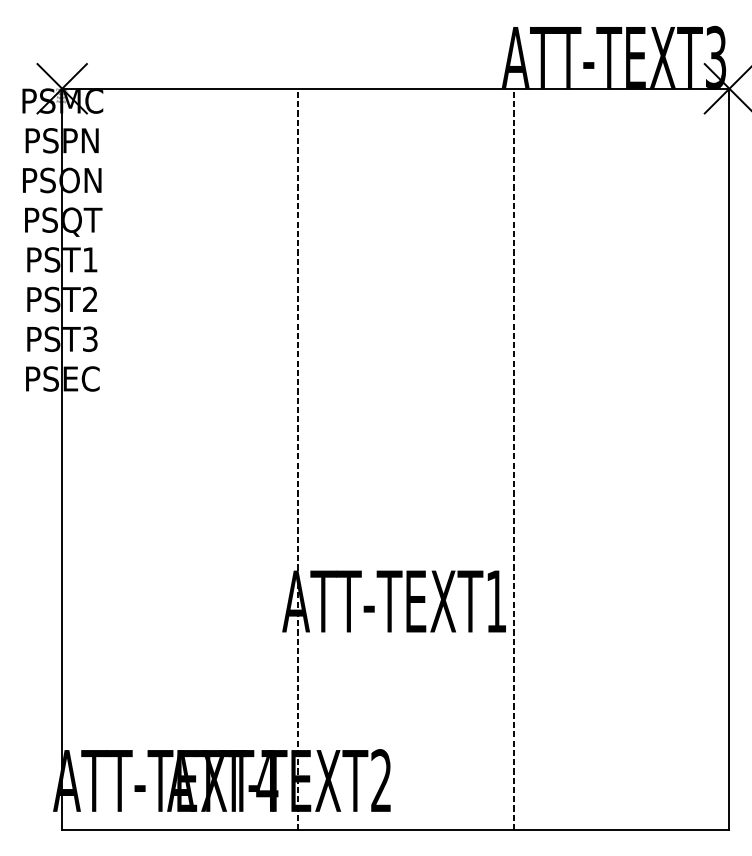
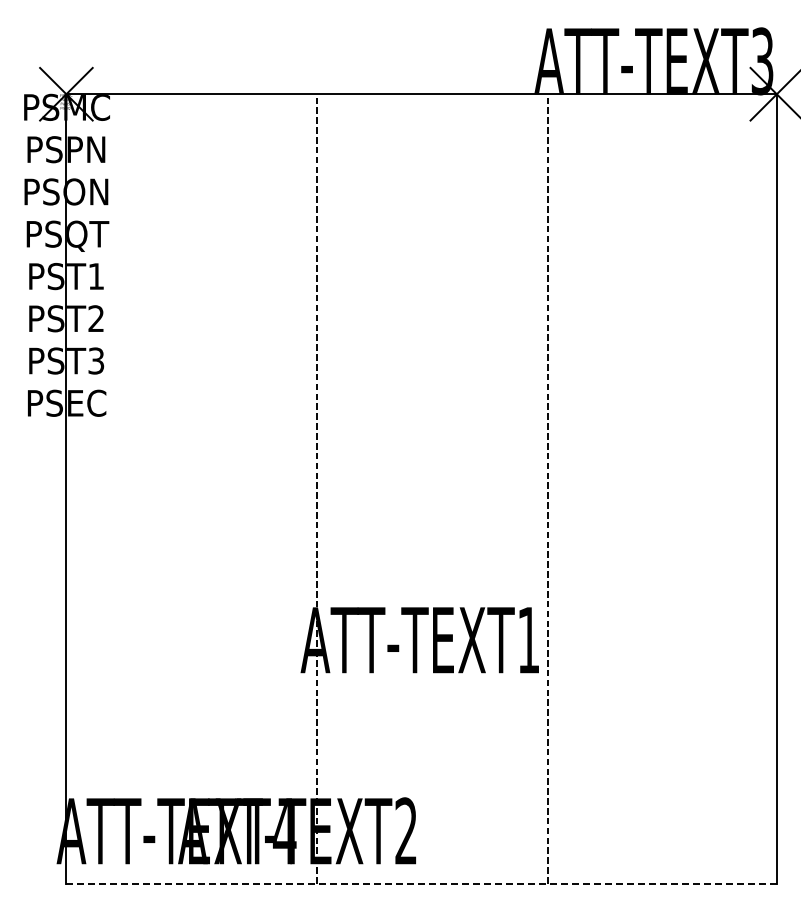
line: (395, 829) -> (421, 883), solid -> dashed

